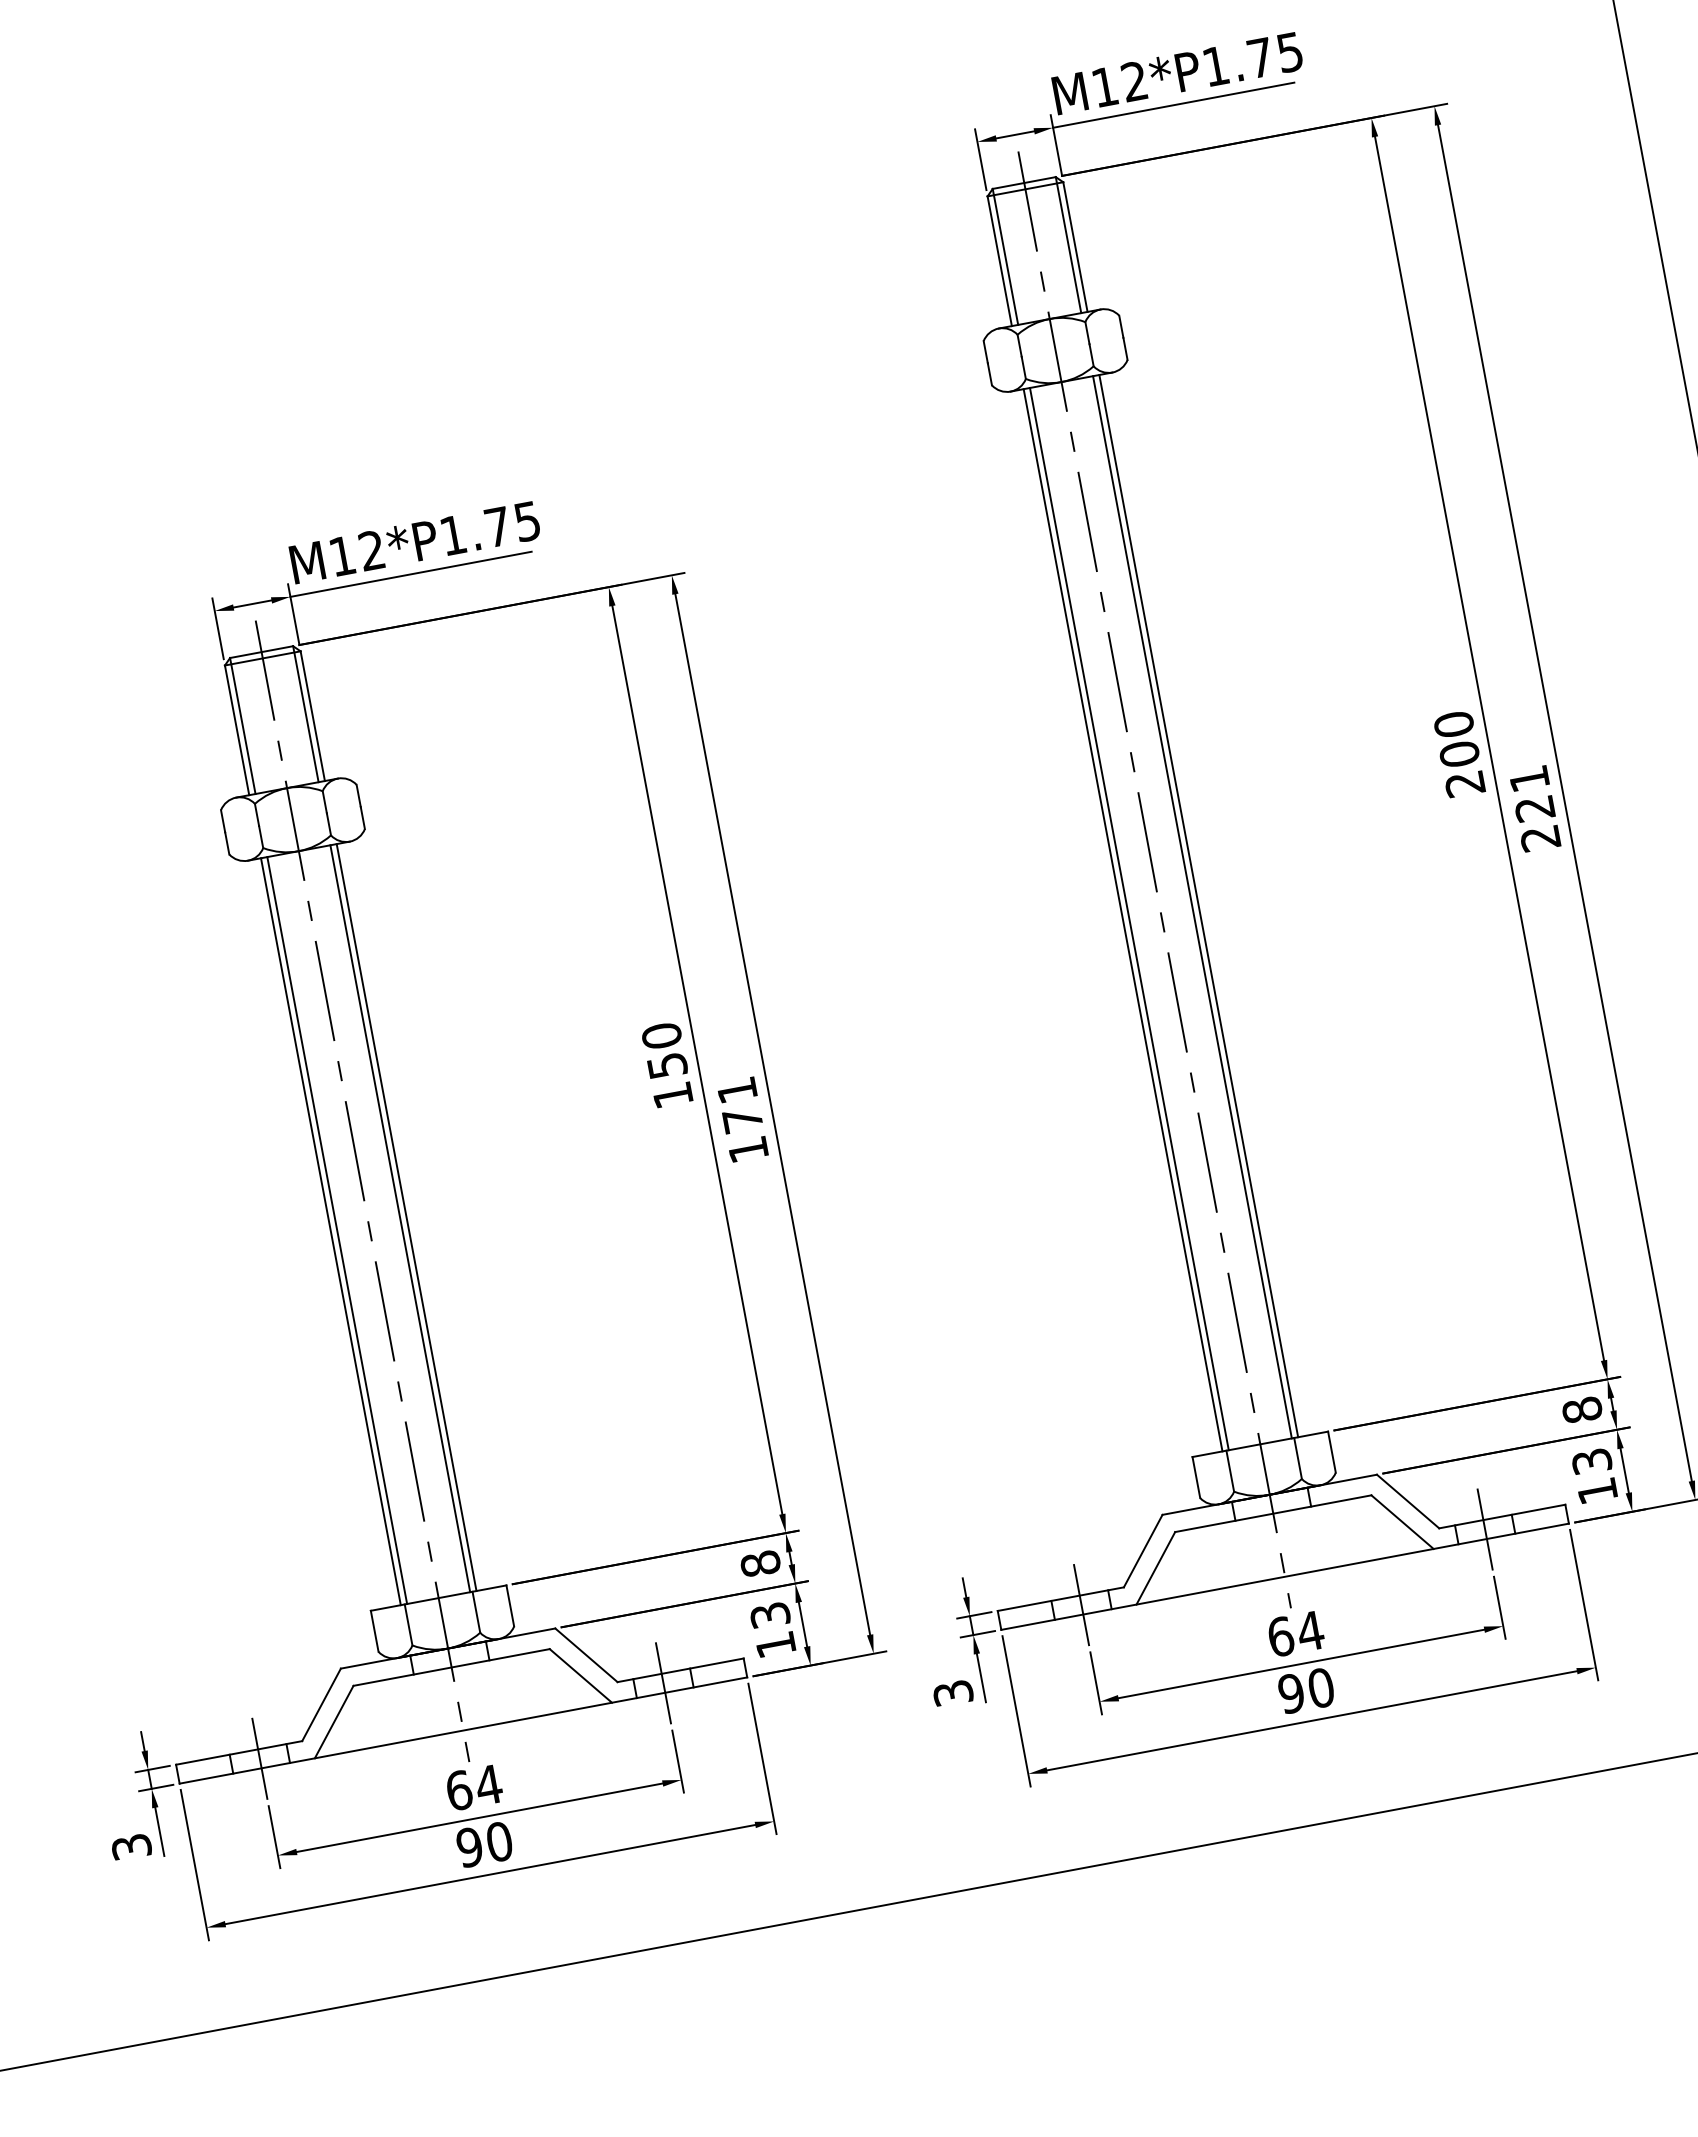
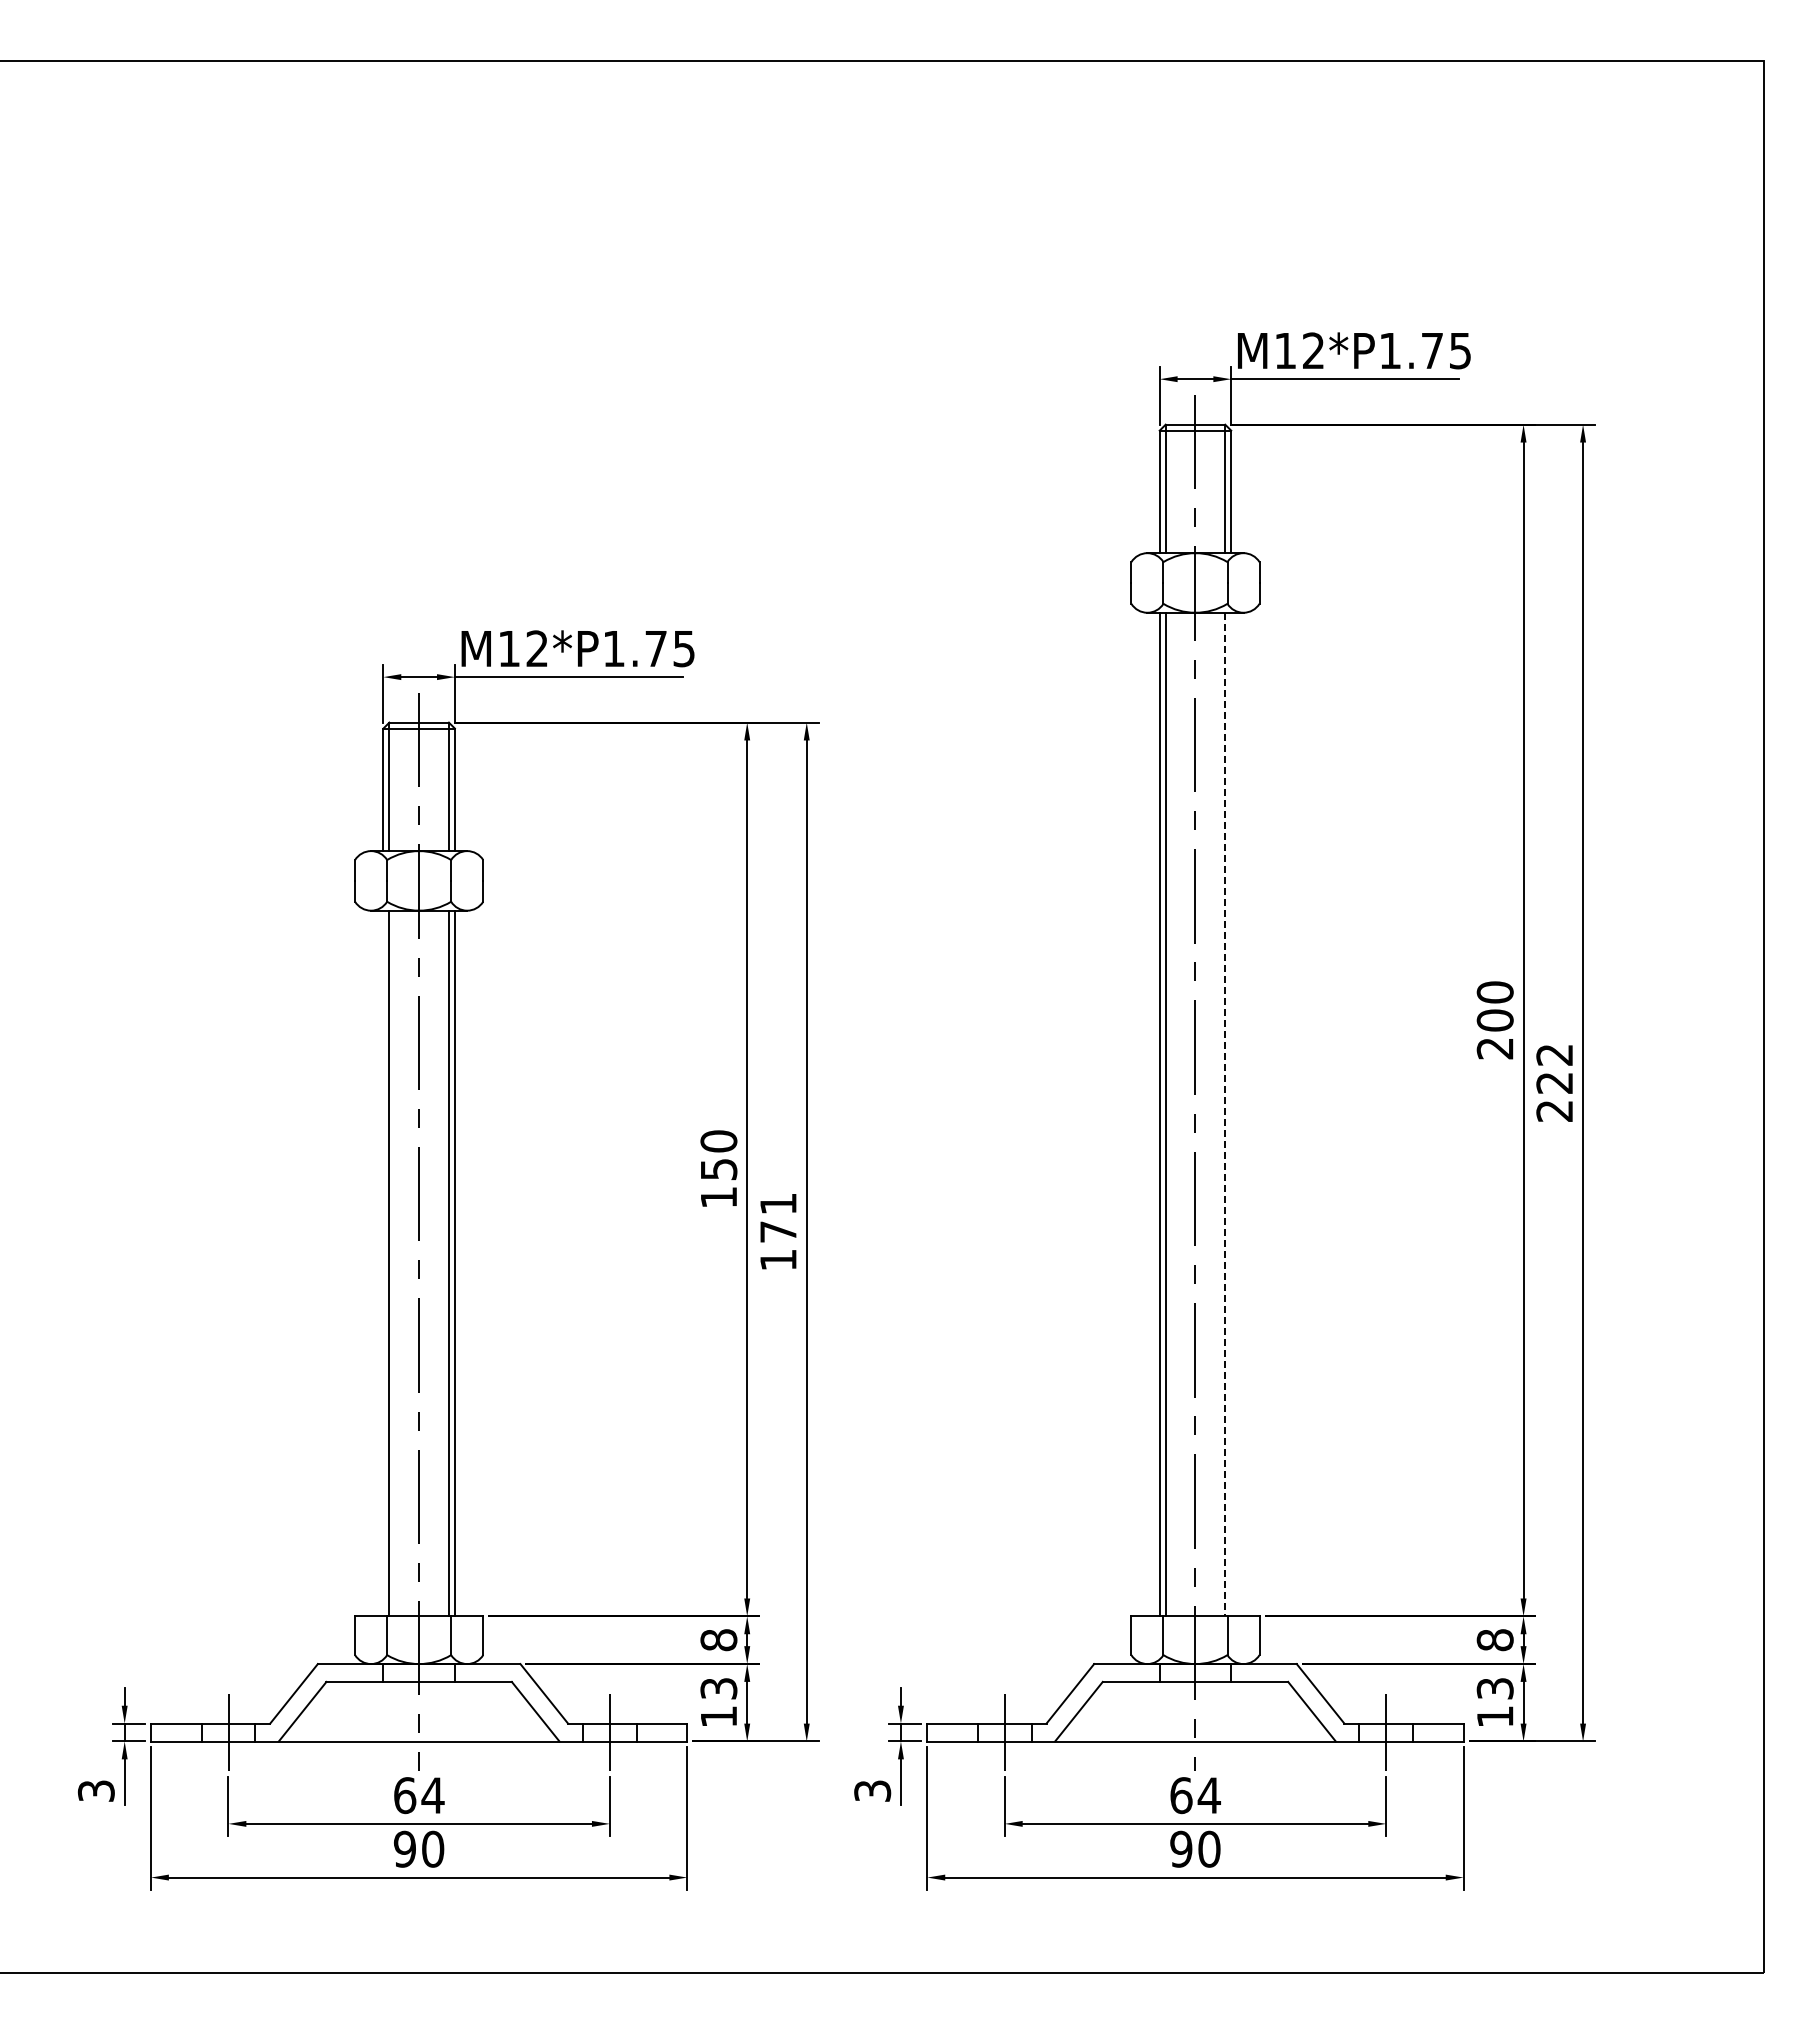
text: (1529, 779) -> (1554, 1055), 221 -> 222
line: (1199, 905) -> (1231, 1114), removed
line: (1192, 907) -> (1225, 1114), solid -> dashed
line: (331, 1231) -> (383, 1263), removed

